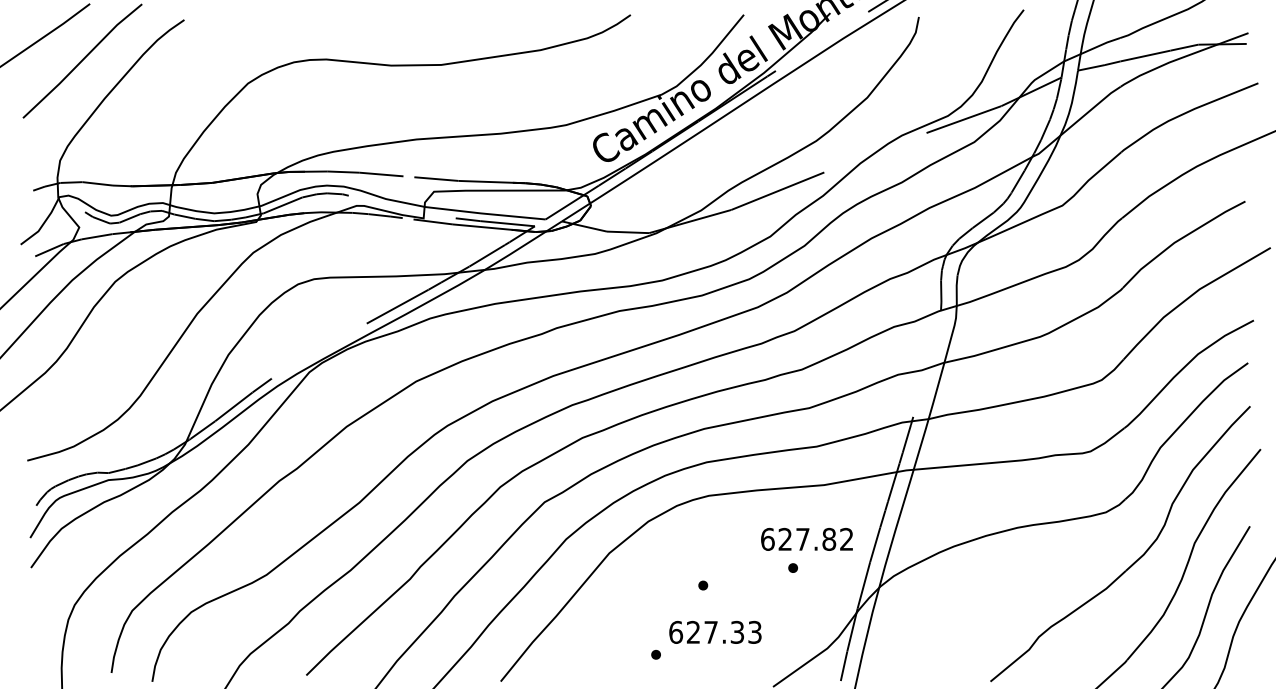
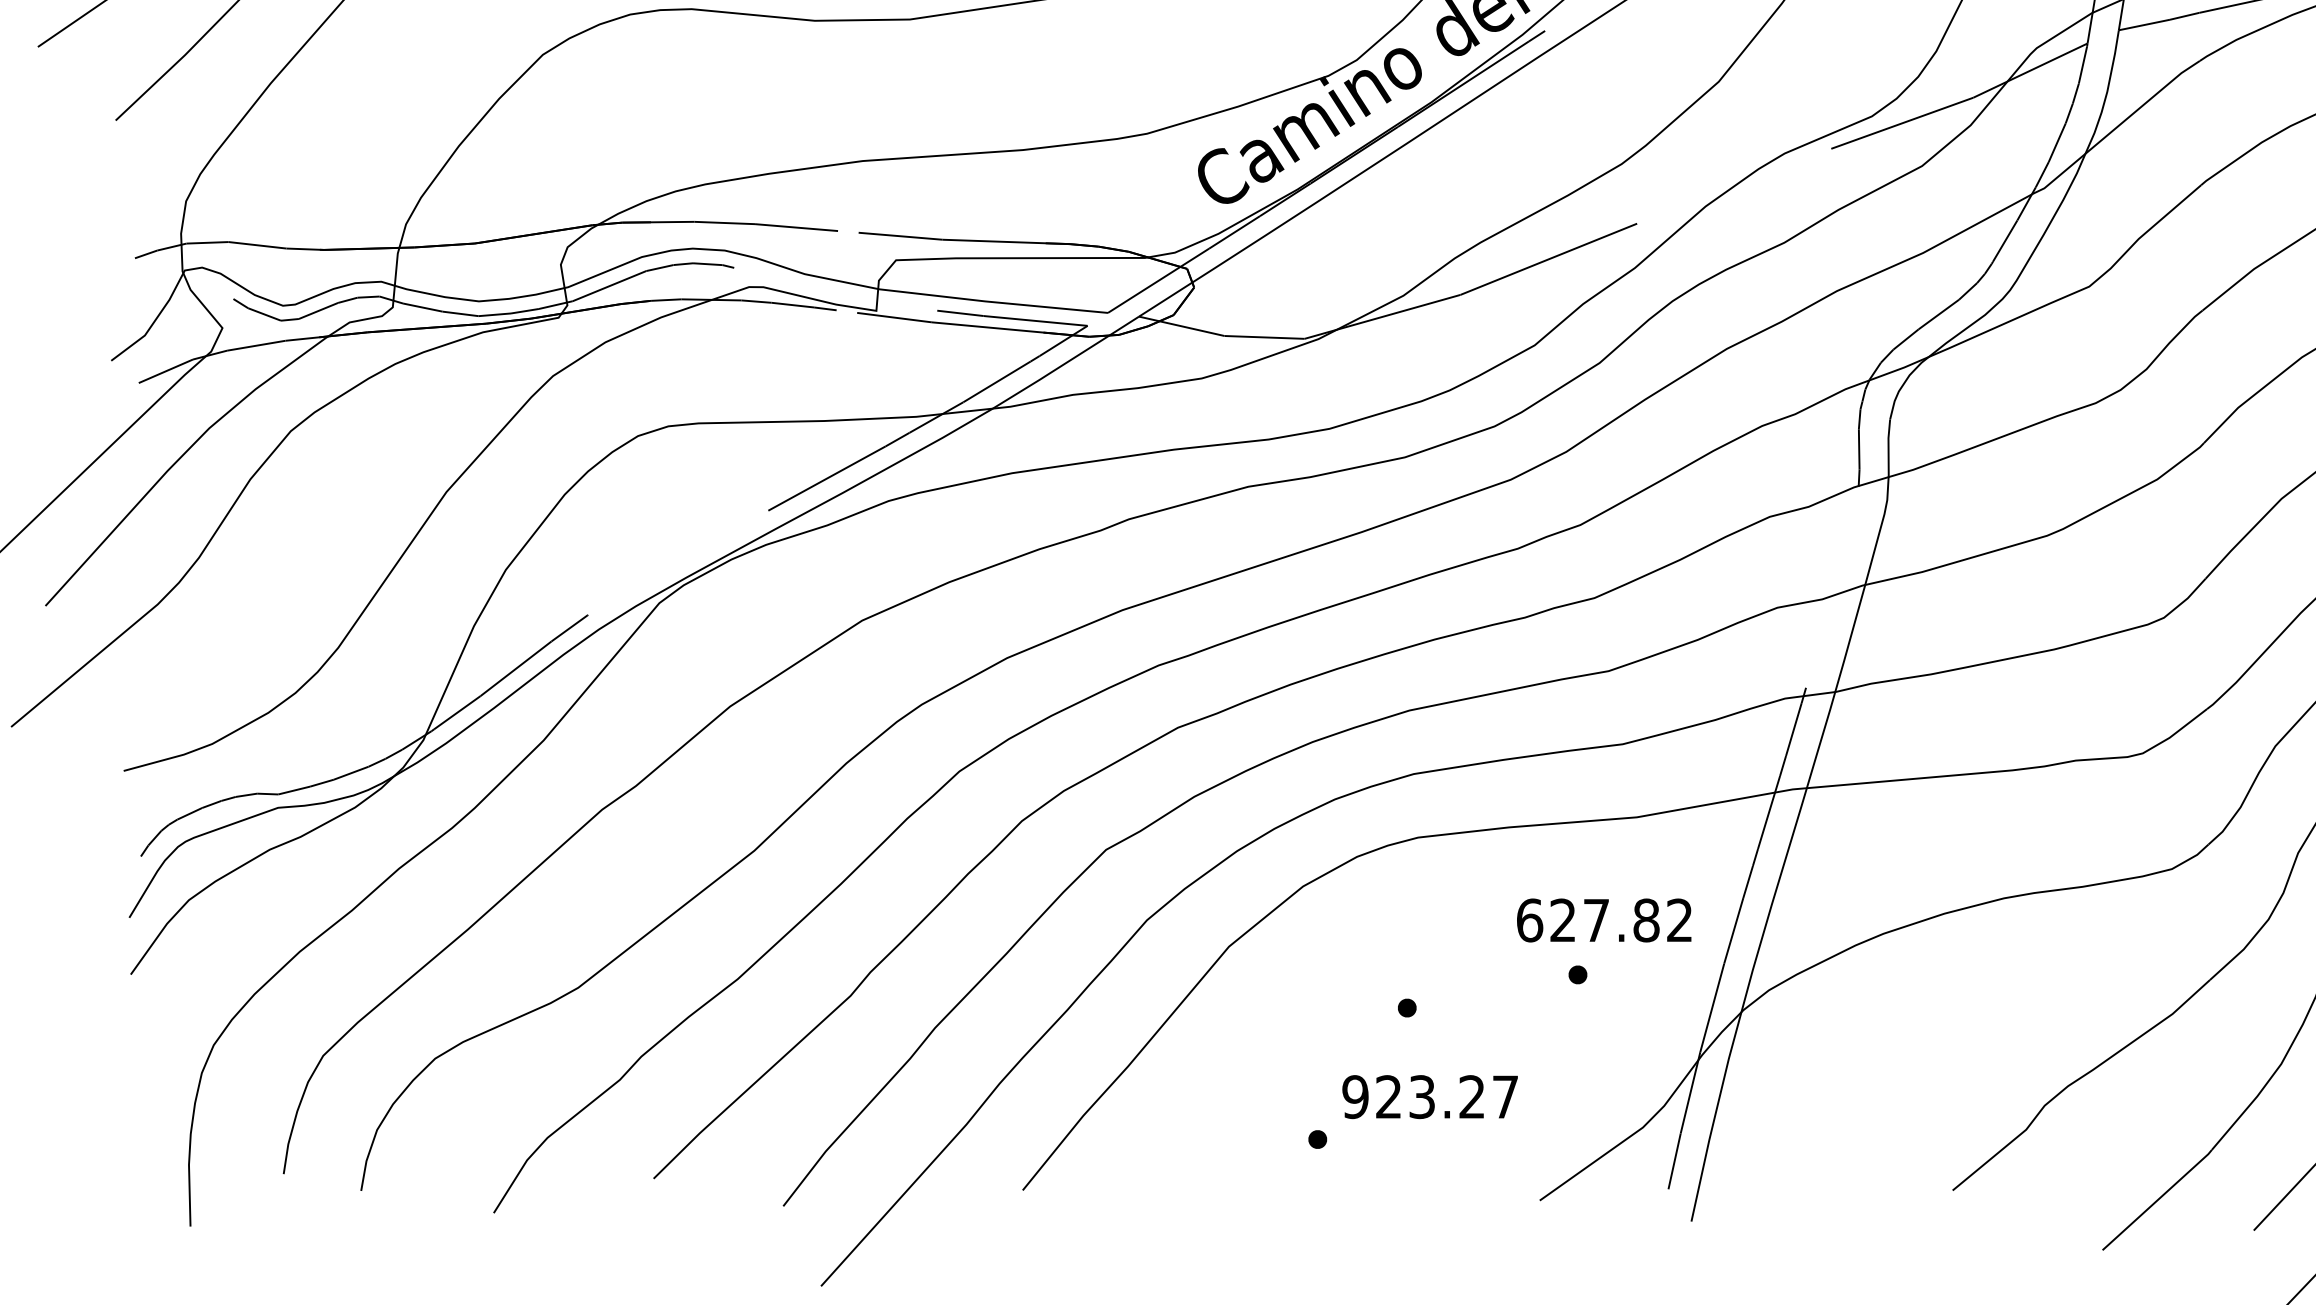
text: (715, 631) -> (1430, 1095), 627.33 -> 923.27

